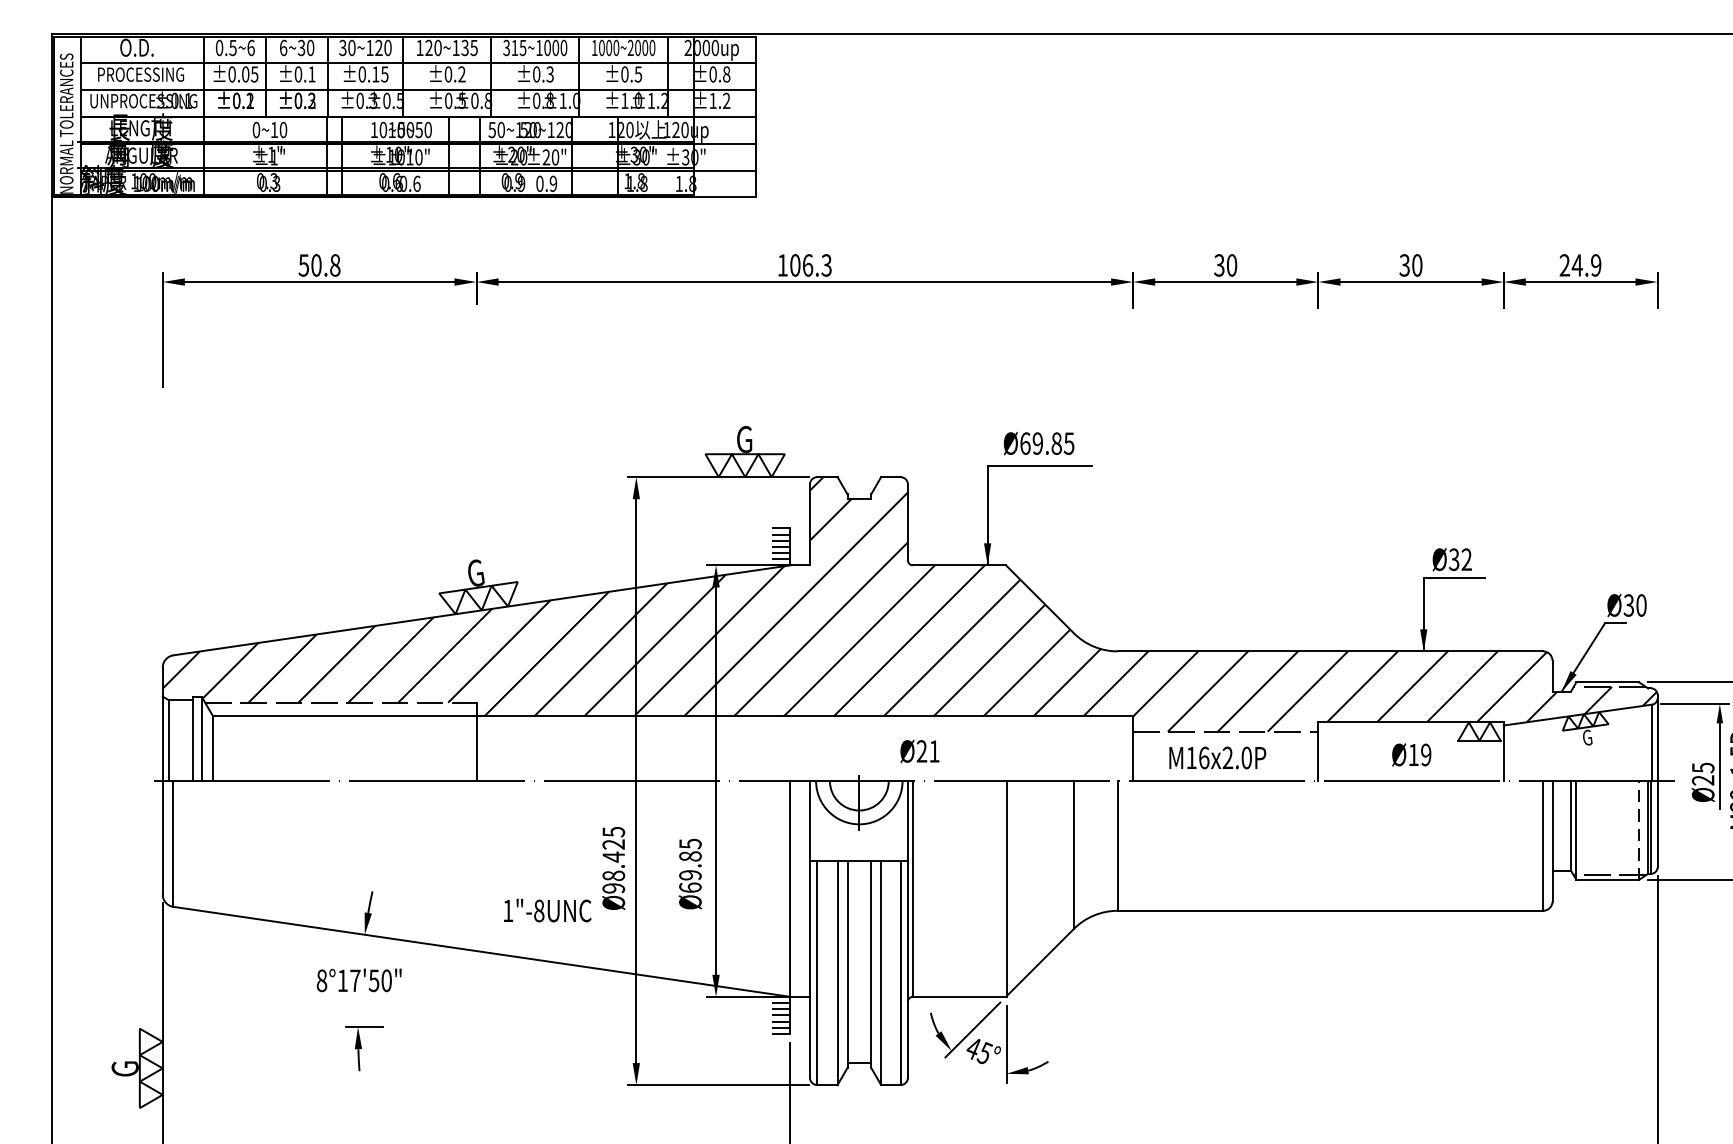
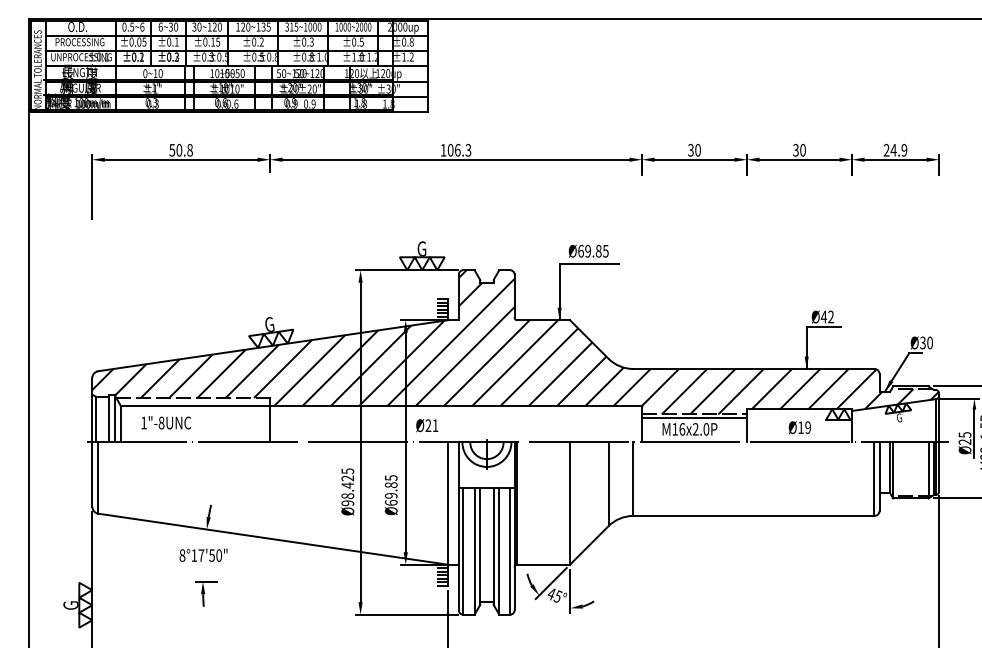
text: (1453, 558) -> (823, 316), Ø32 -> Ø42
line: (1225, 737) -> (694, 417), added
text: (920, 751) -> (427, 425), moved
line: (1638, 830) -> (928, 470), dashed -> solid
text: (547, 910) -> (166, 422), moved

